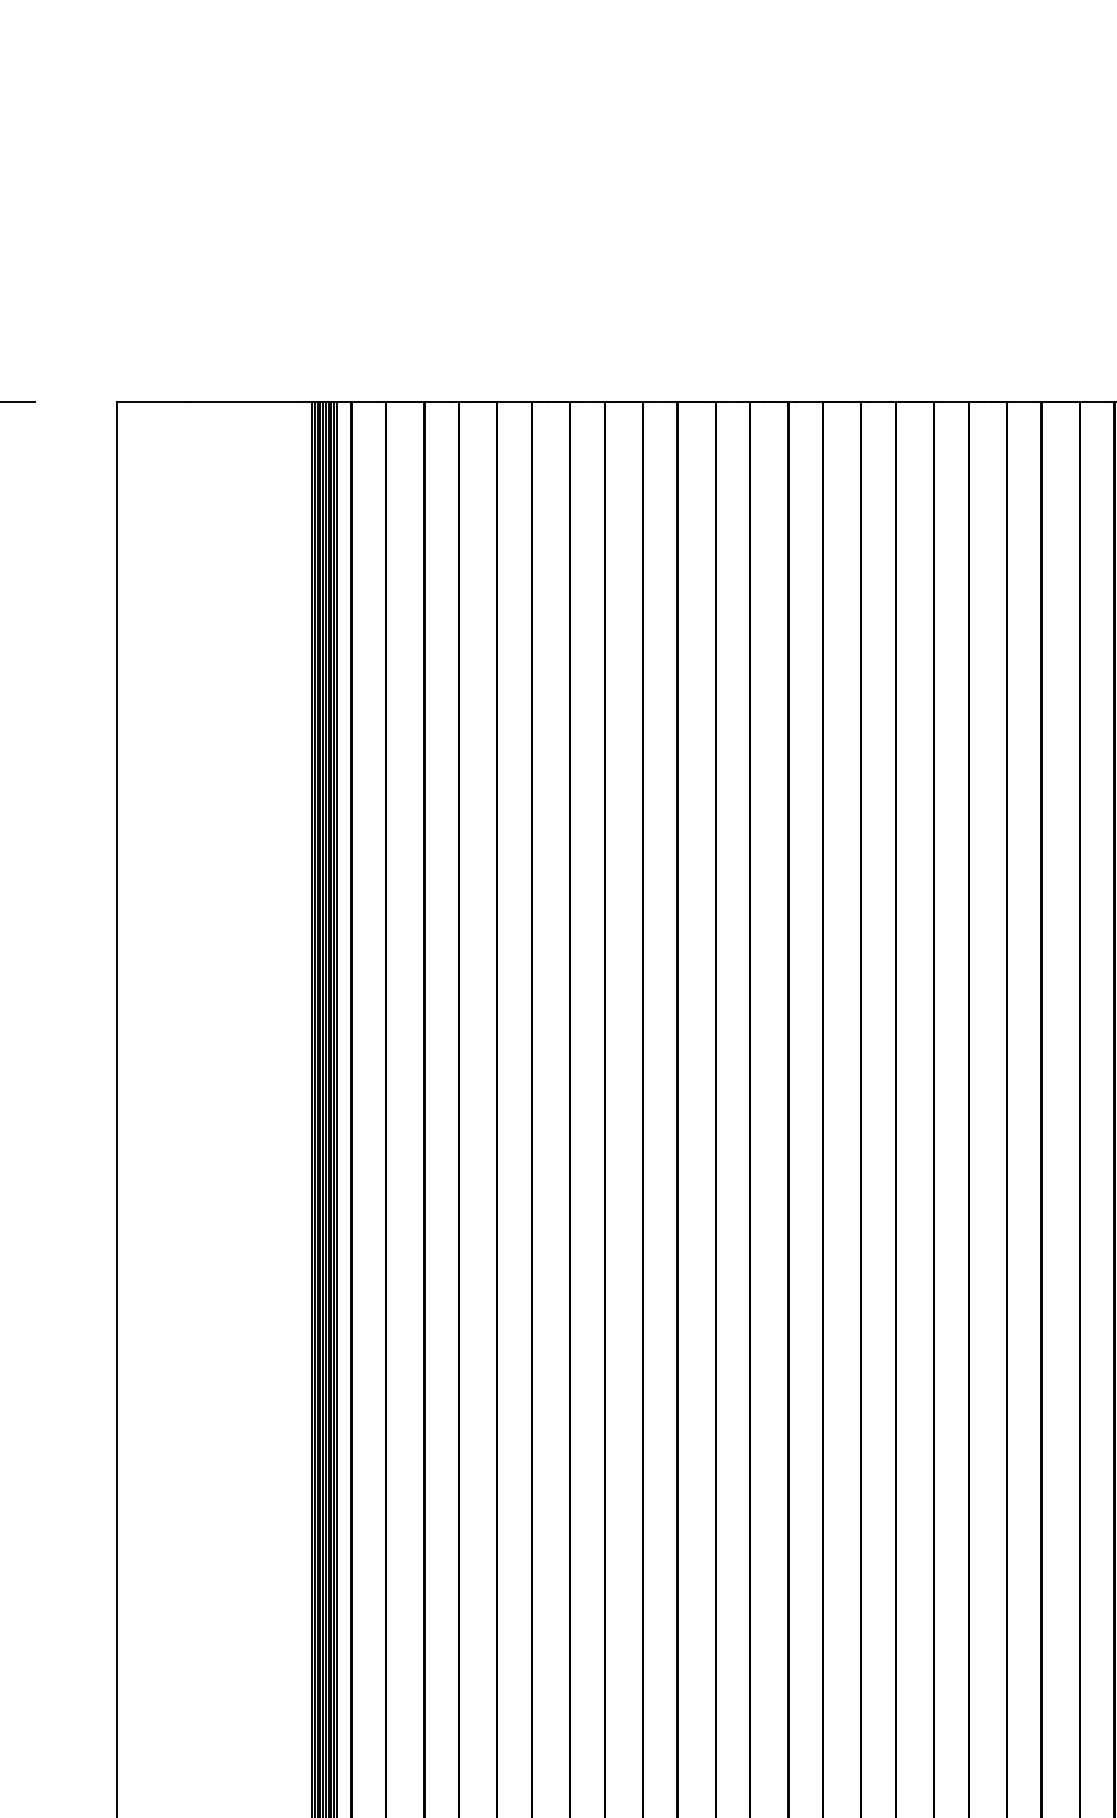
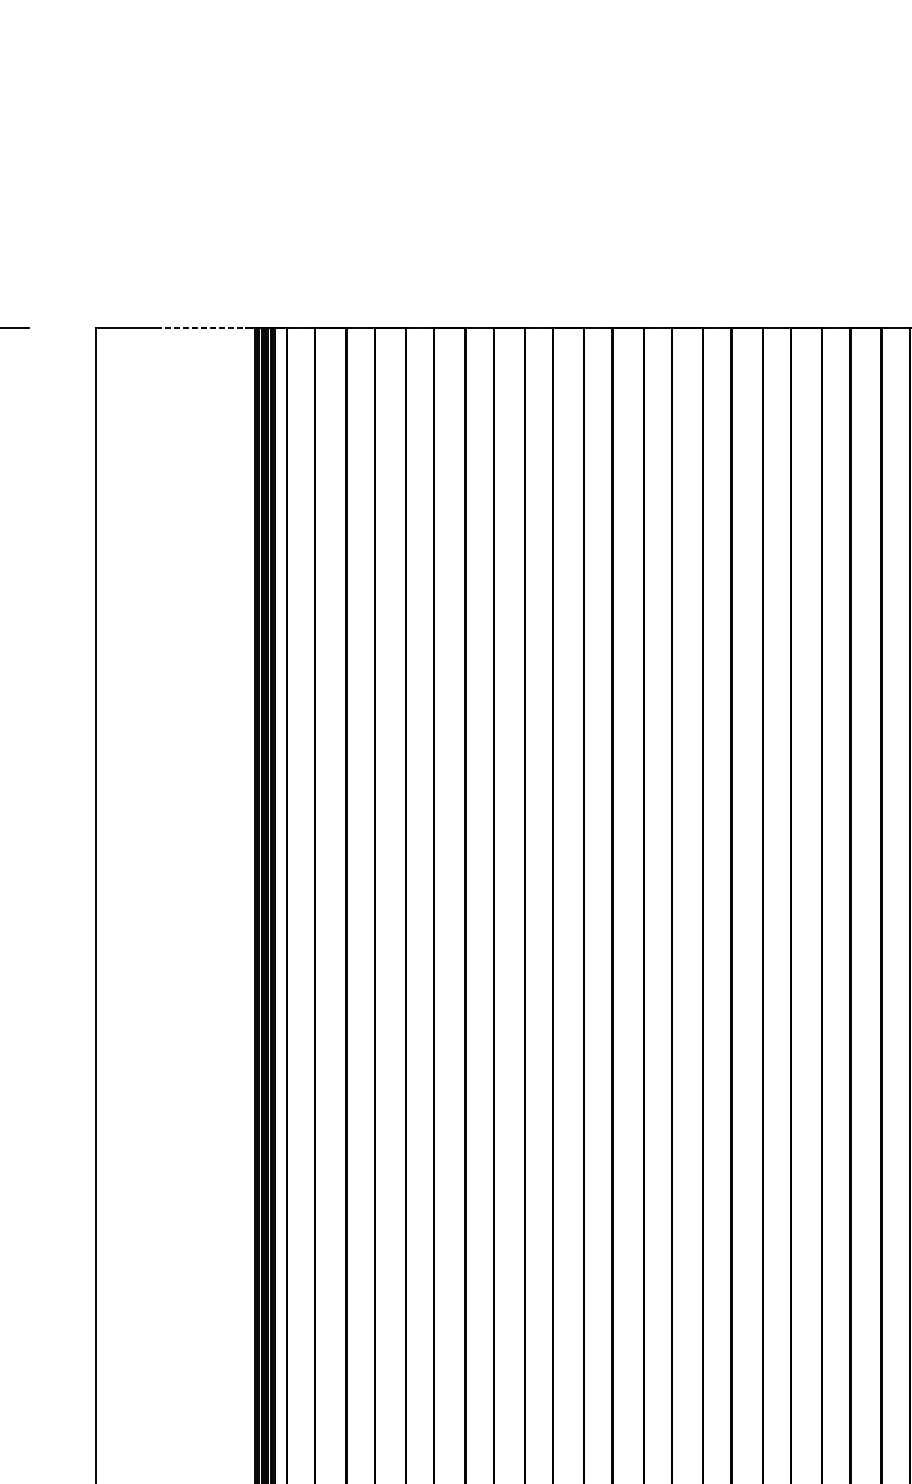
line: (246, 401) -> (201, 327), solid -> dashed

